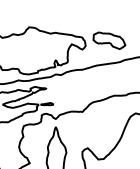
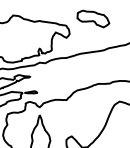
part: (109, 40) -> (93, 18), moved

